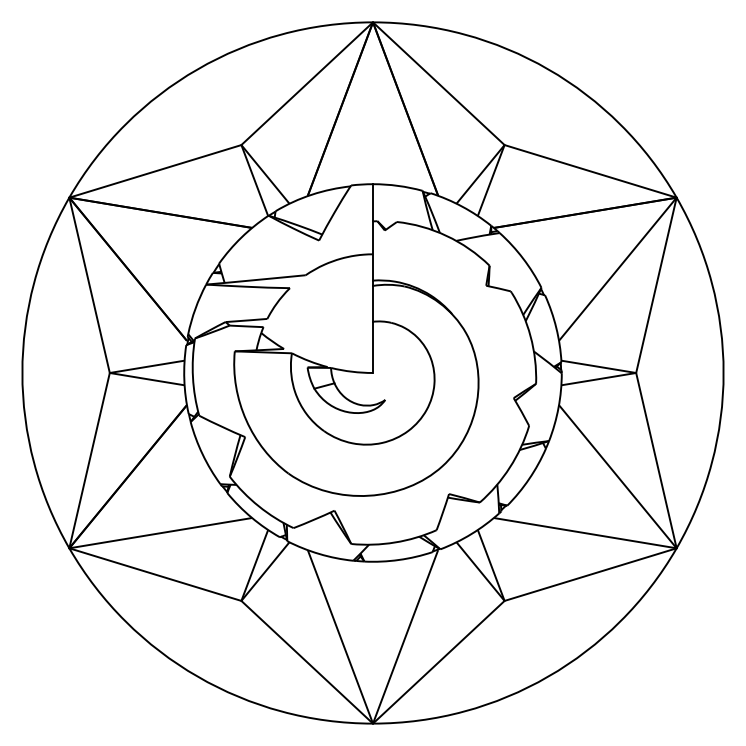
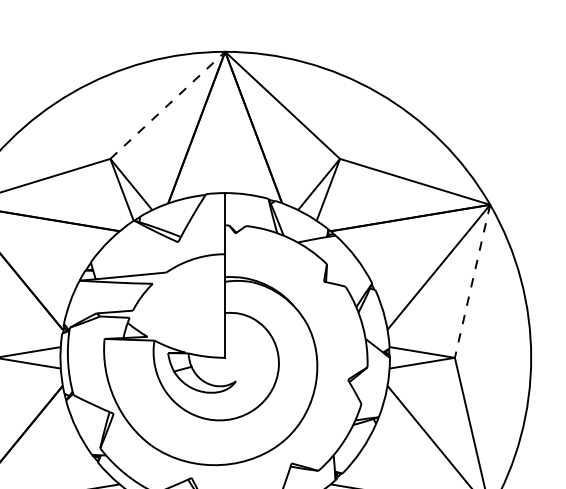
line: (307, 83) -> (168, 105), solid -> dashed
line: (656, 285) -> (472, 281), solid -> dashed

